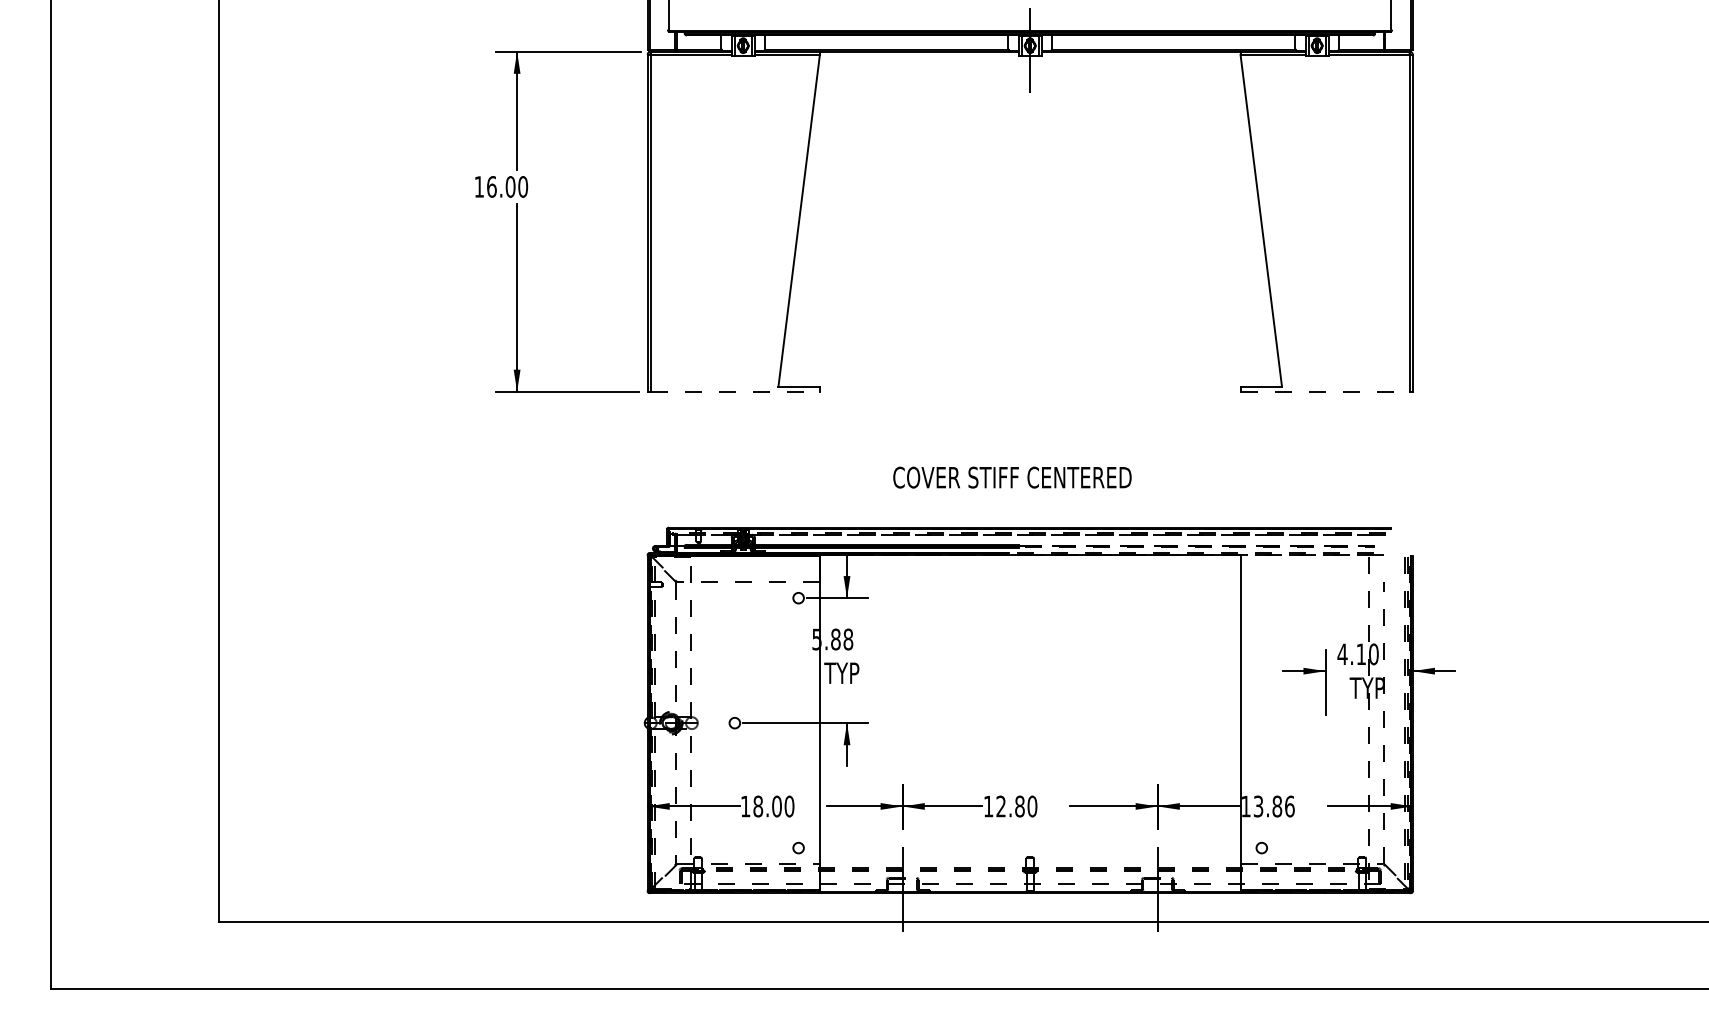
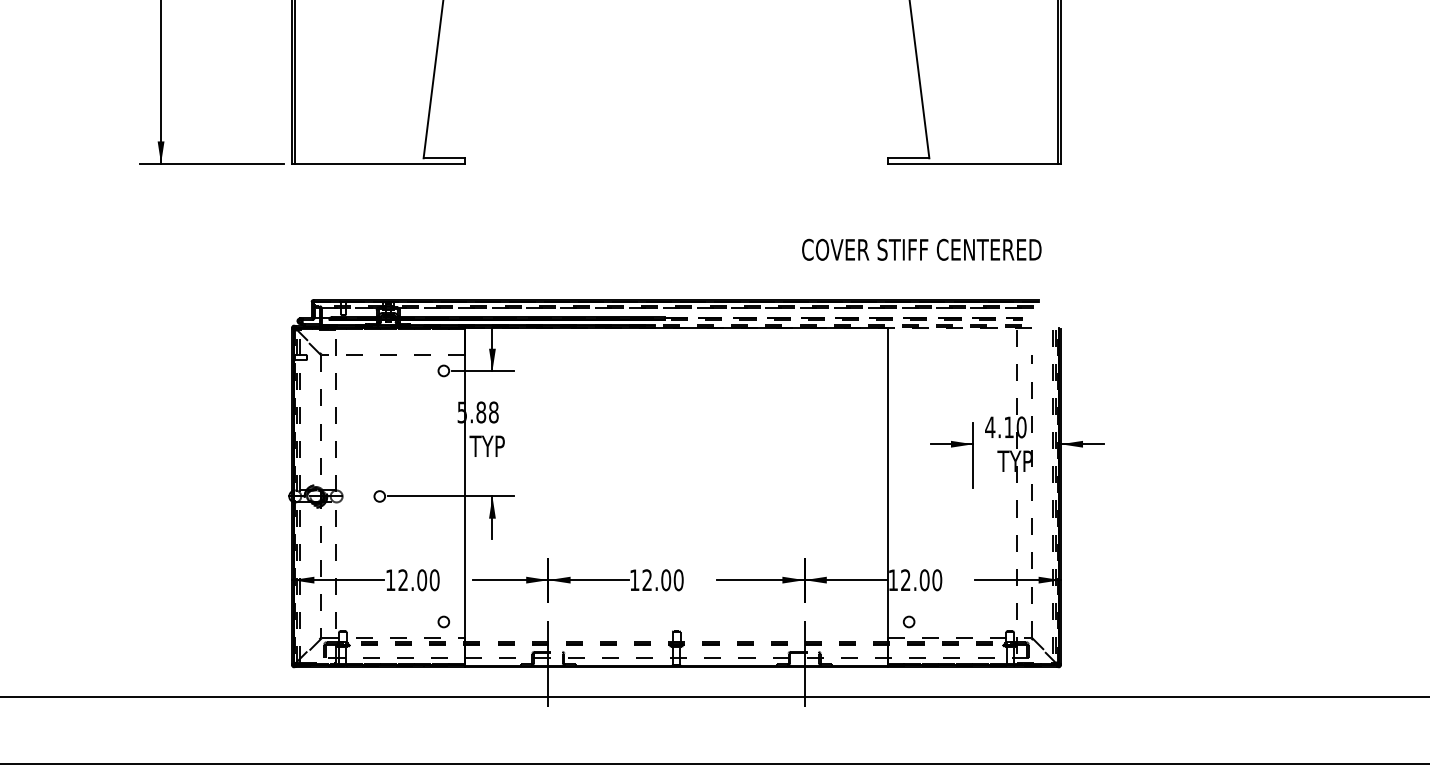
line: (735, 391) -> (380, 163), dashed -> solid
line: (1325, 391) -> (973, 163), dashed -> solid
text: (1012, 477) -> (921, 249), moved
text: (758, 806) -> (403, 580), 18.00 -> 12.00
text: (1019, 806) -> (665, 580), 12.80 -> 12.00
text: (1273, 806) -> (920, 580), 13.86 -> 12.00

